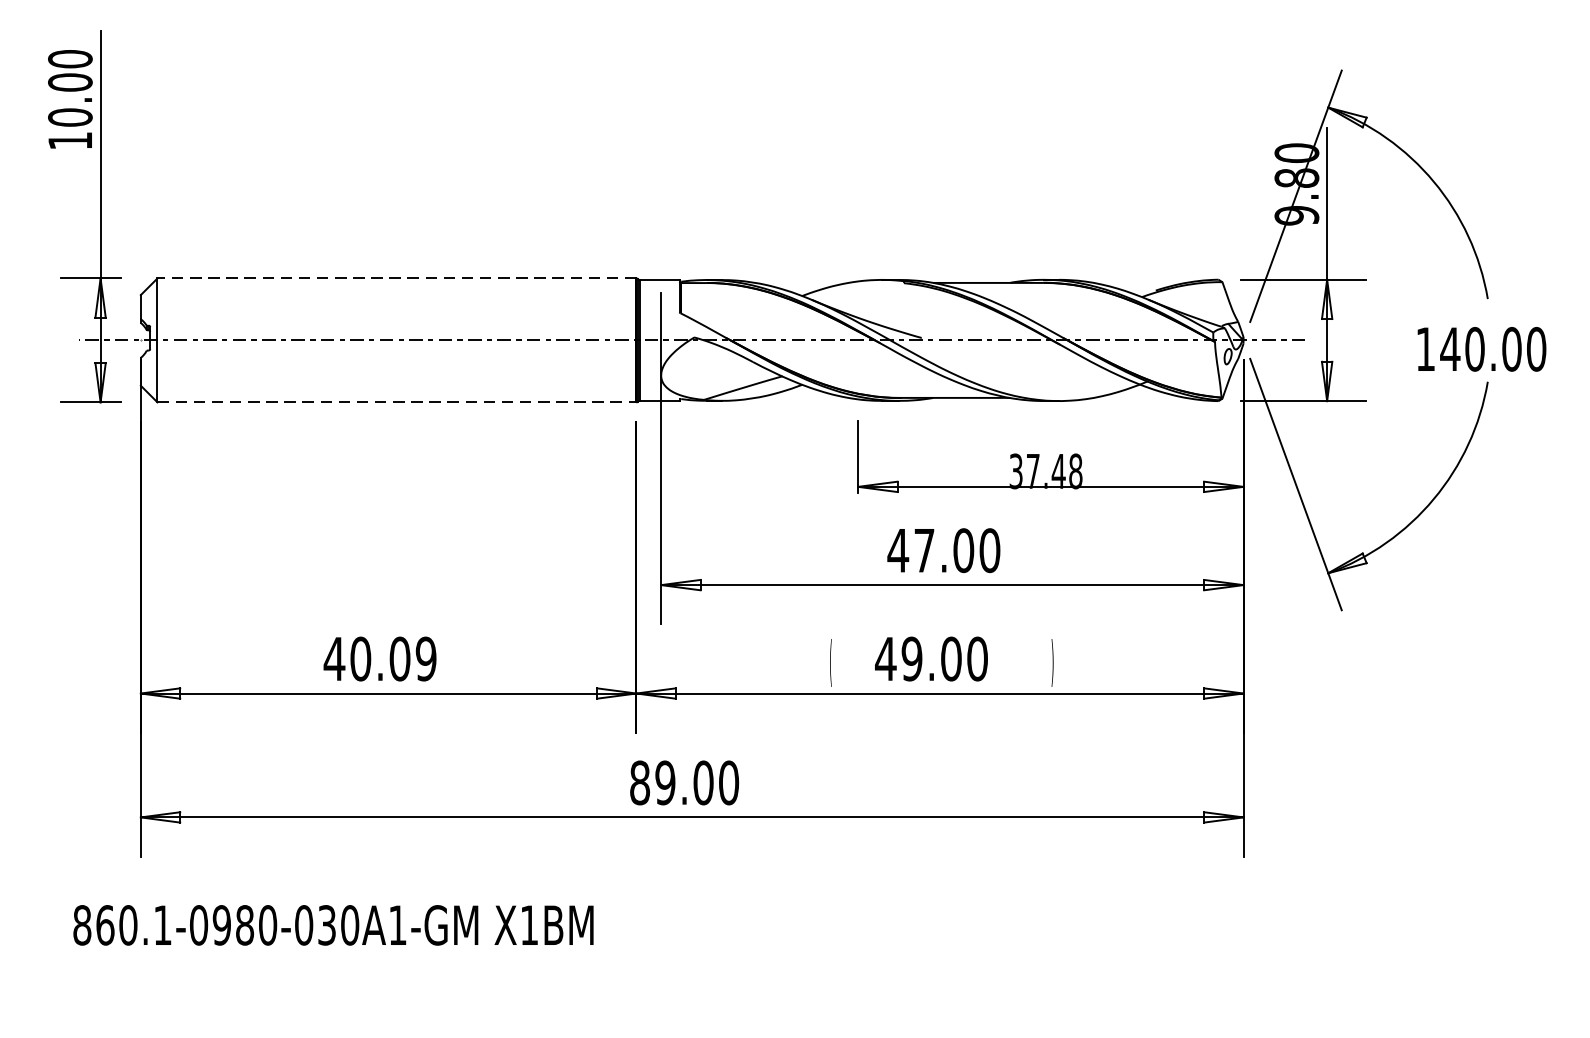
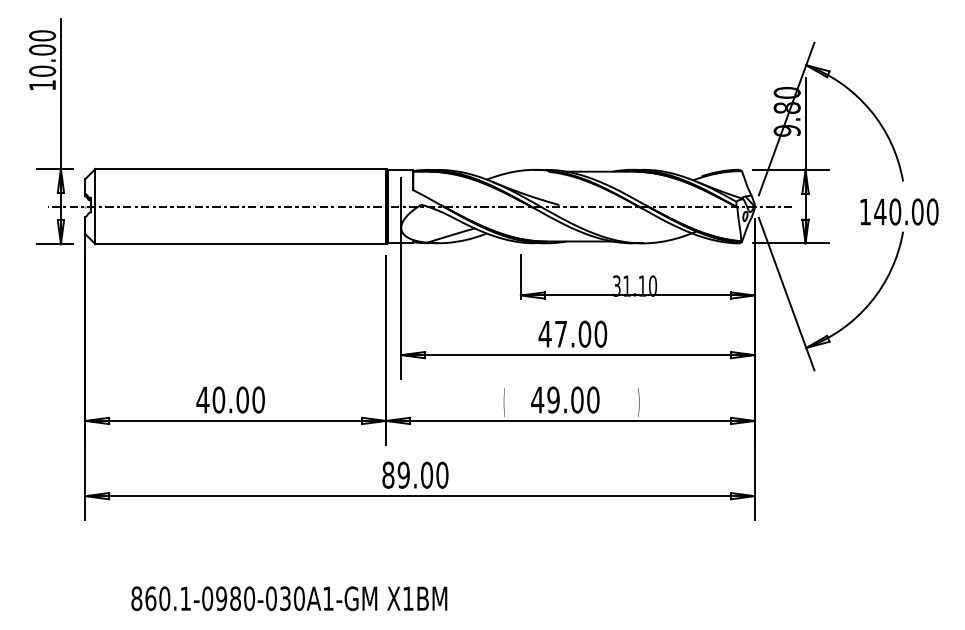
line: (396, 277) -> (240, 168), dashed -> solid
line: (398, 402) -> (241, 244), dashed -> solid
text: (1055, 470) -> (640, 285), 37.48 -> 31.10
text: (426, 658) -> (258, 399), 40.09 -> 40.00
text: (333, 925) -> (289, 598), moved

